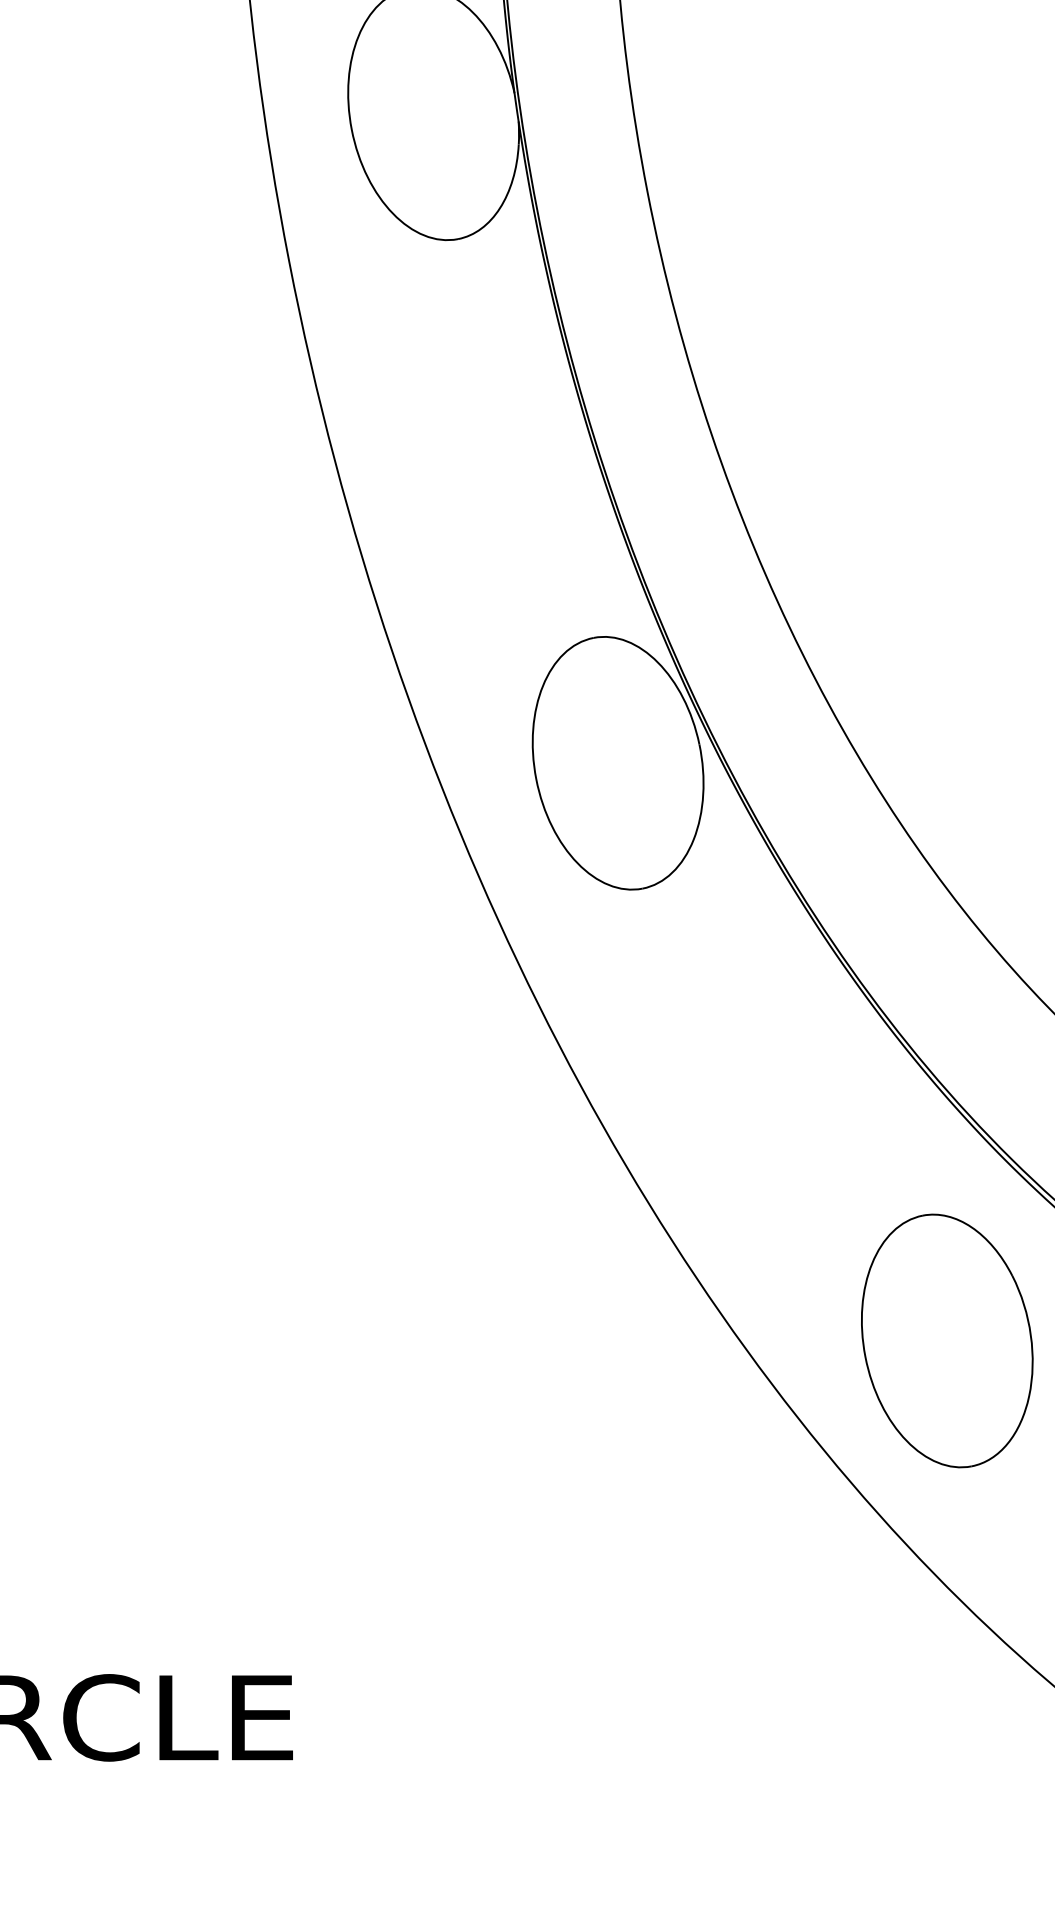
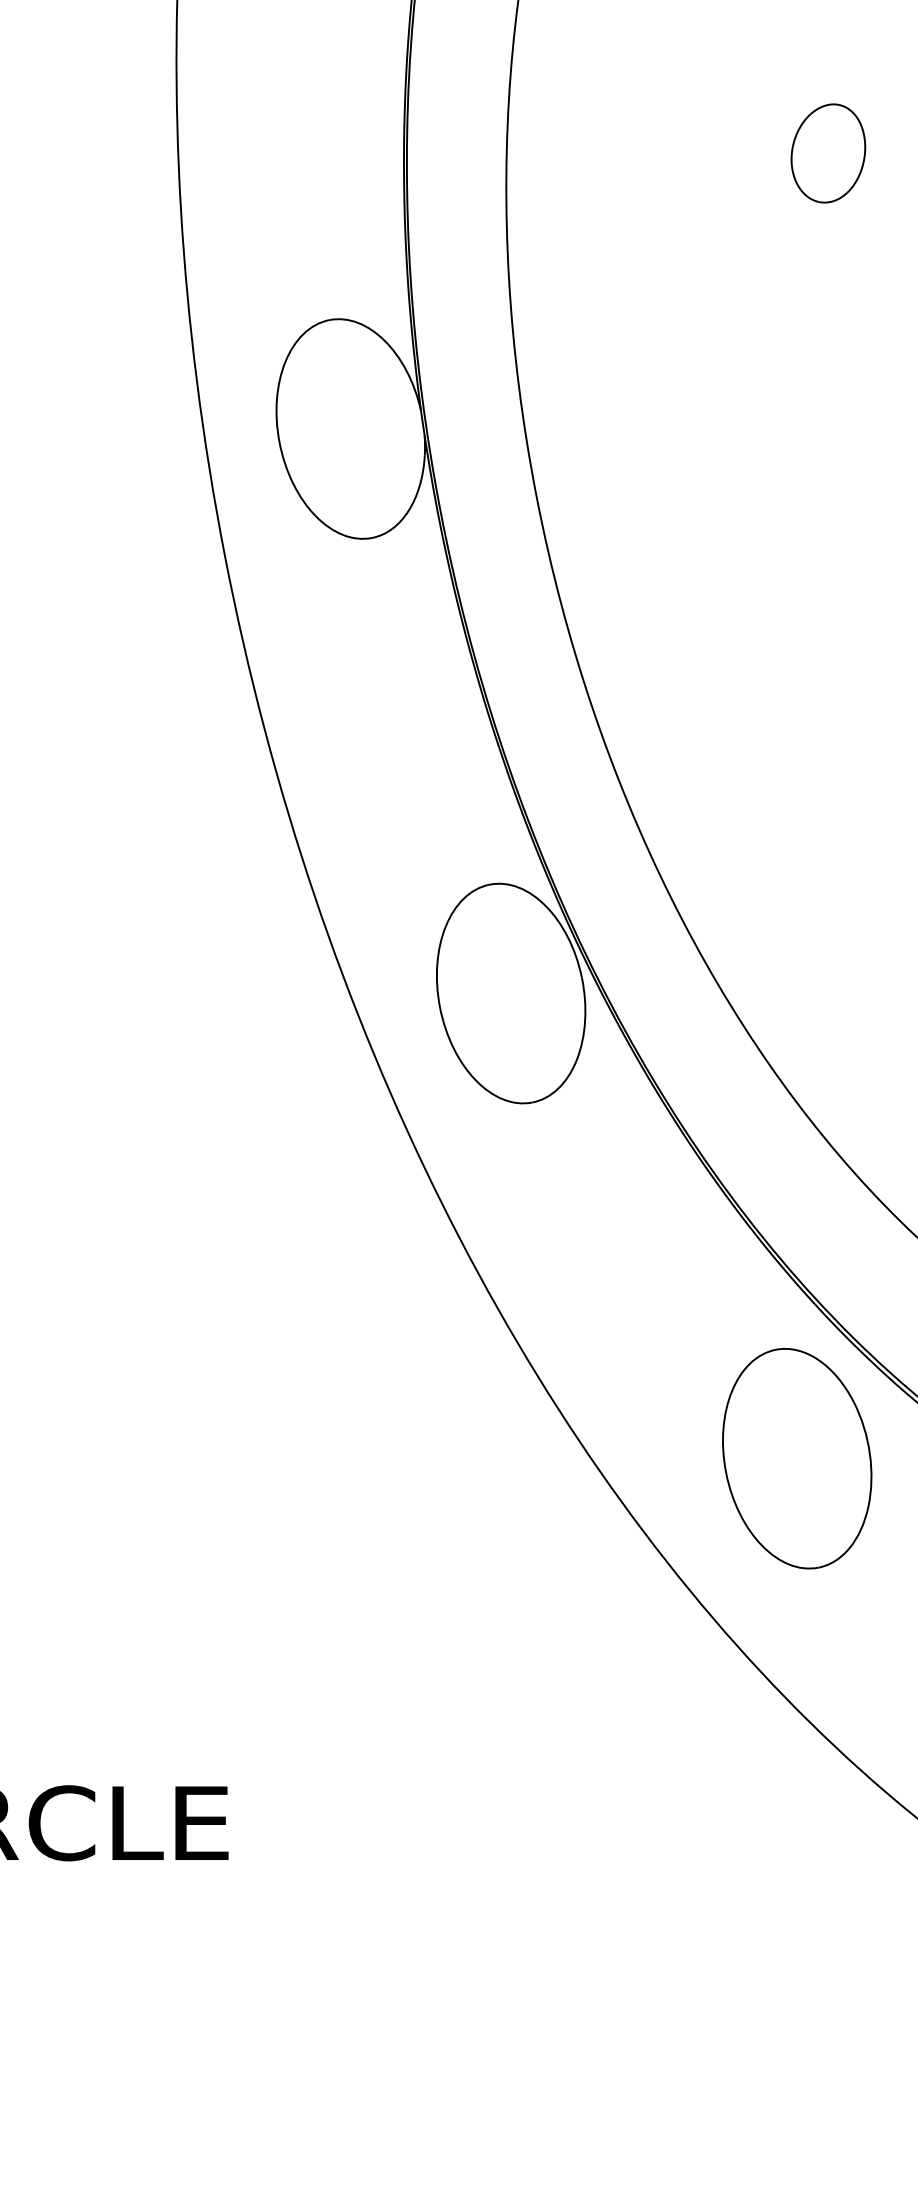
part: (947, 1340) -> (797, 1458), moved

